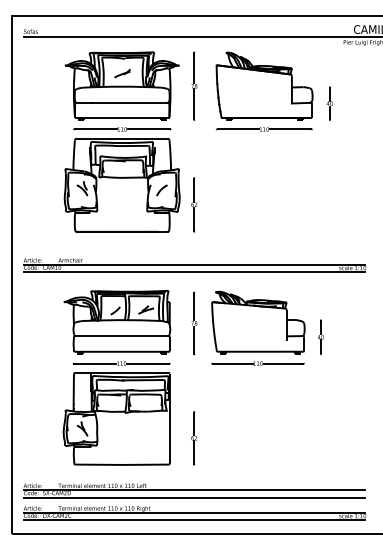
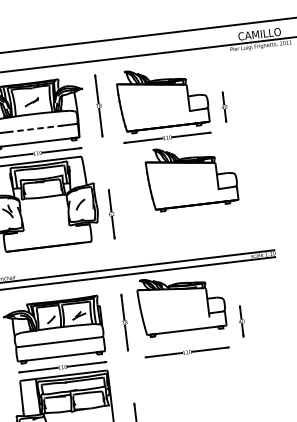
line: (122, 102) -> (34, 128), solid -> dashed
part: (285, 173) -> (191, 175), added
part: (258, 322) -> (181, 303), moved

